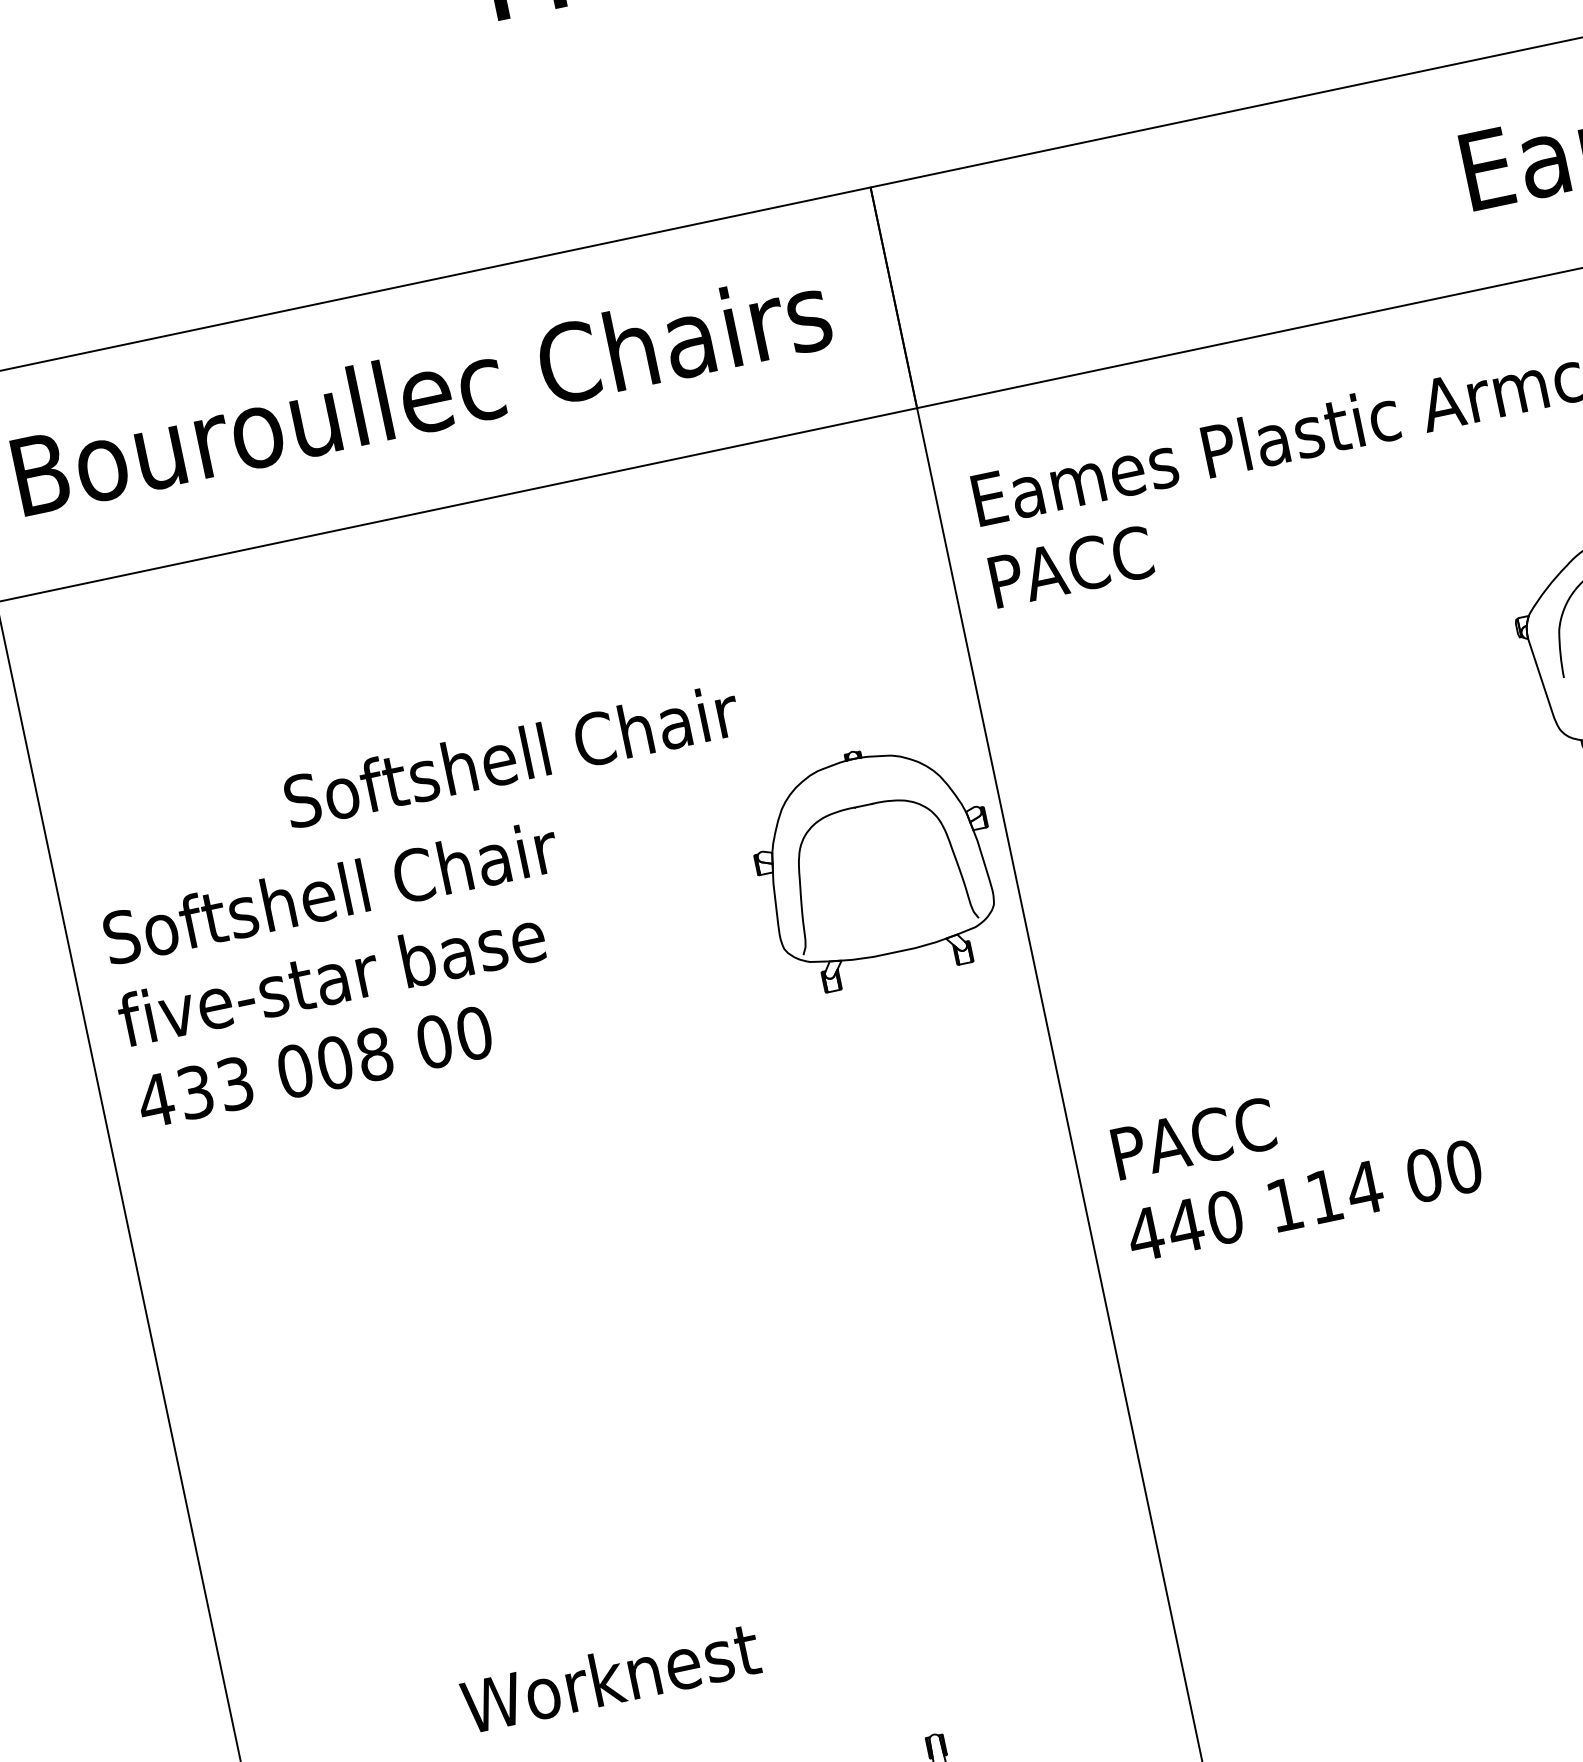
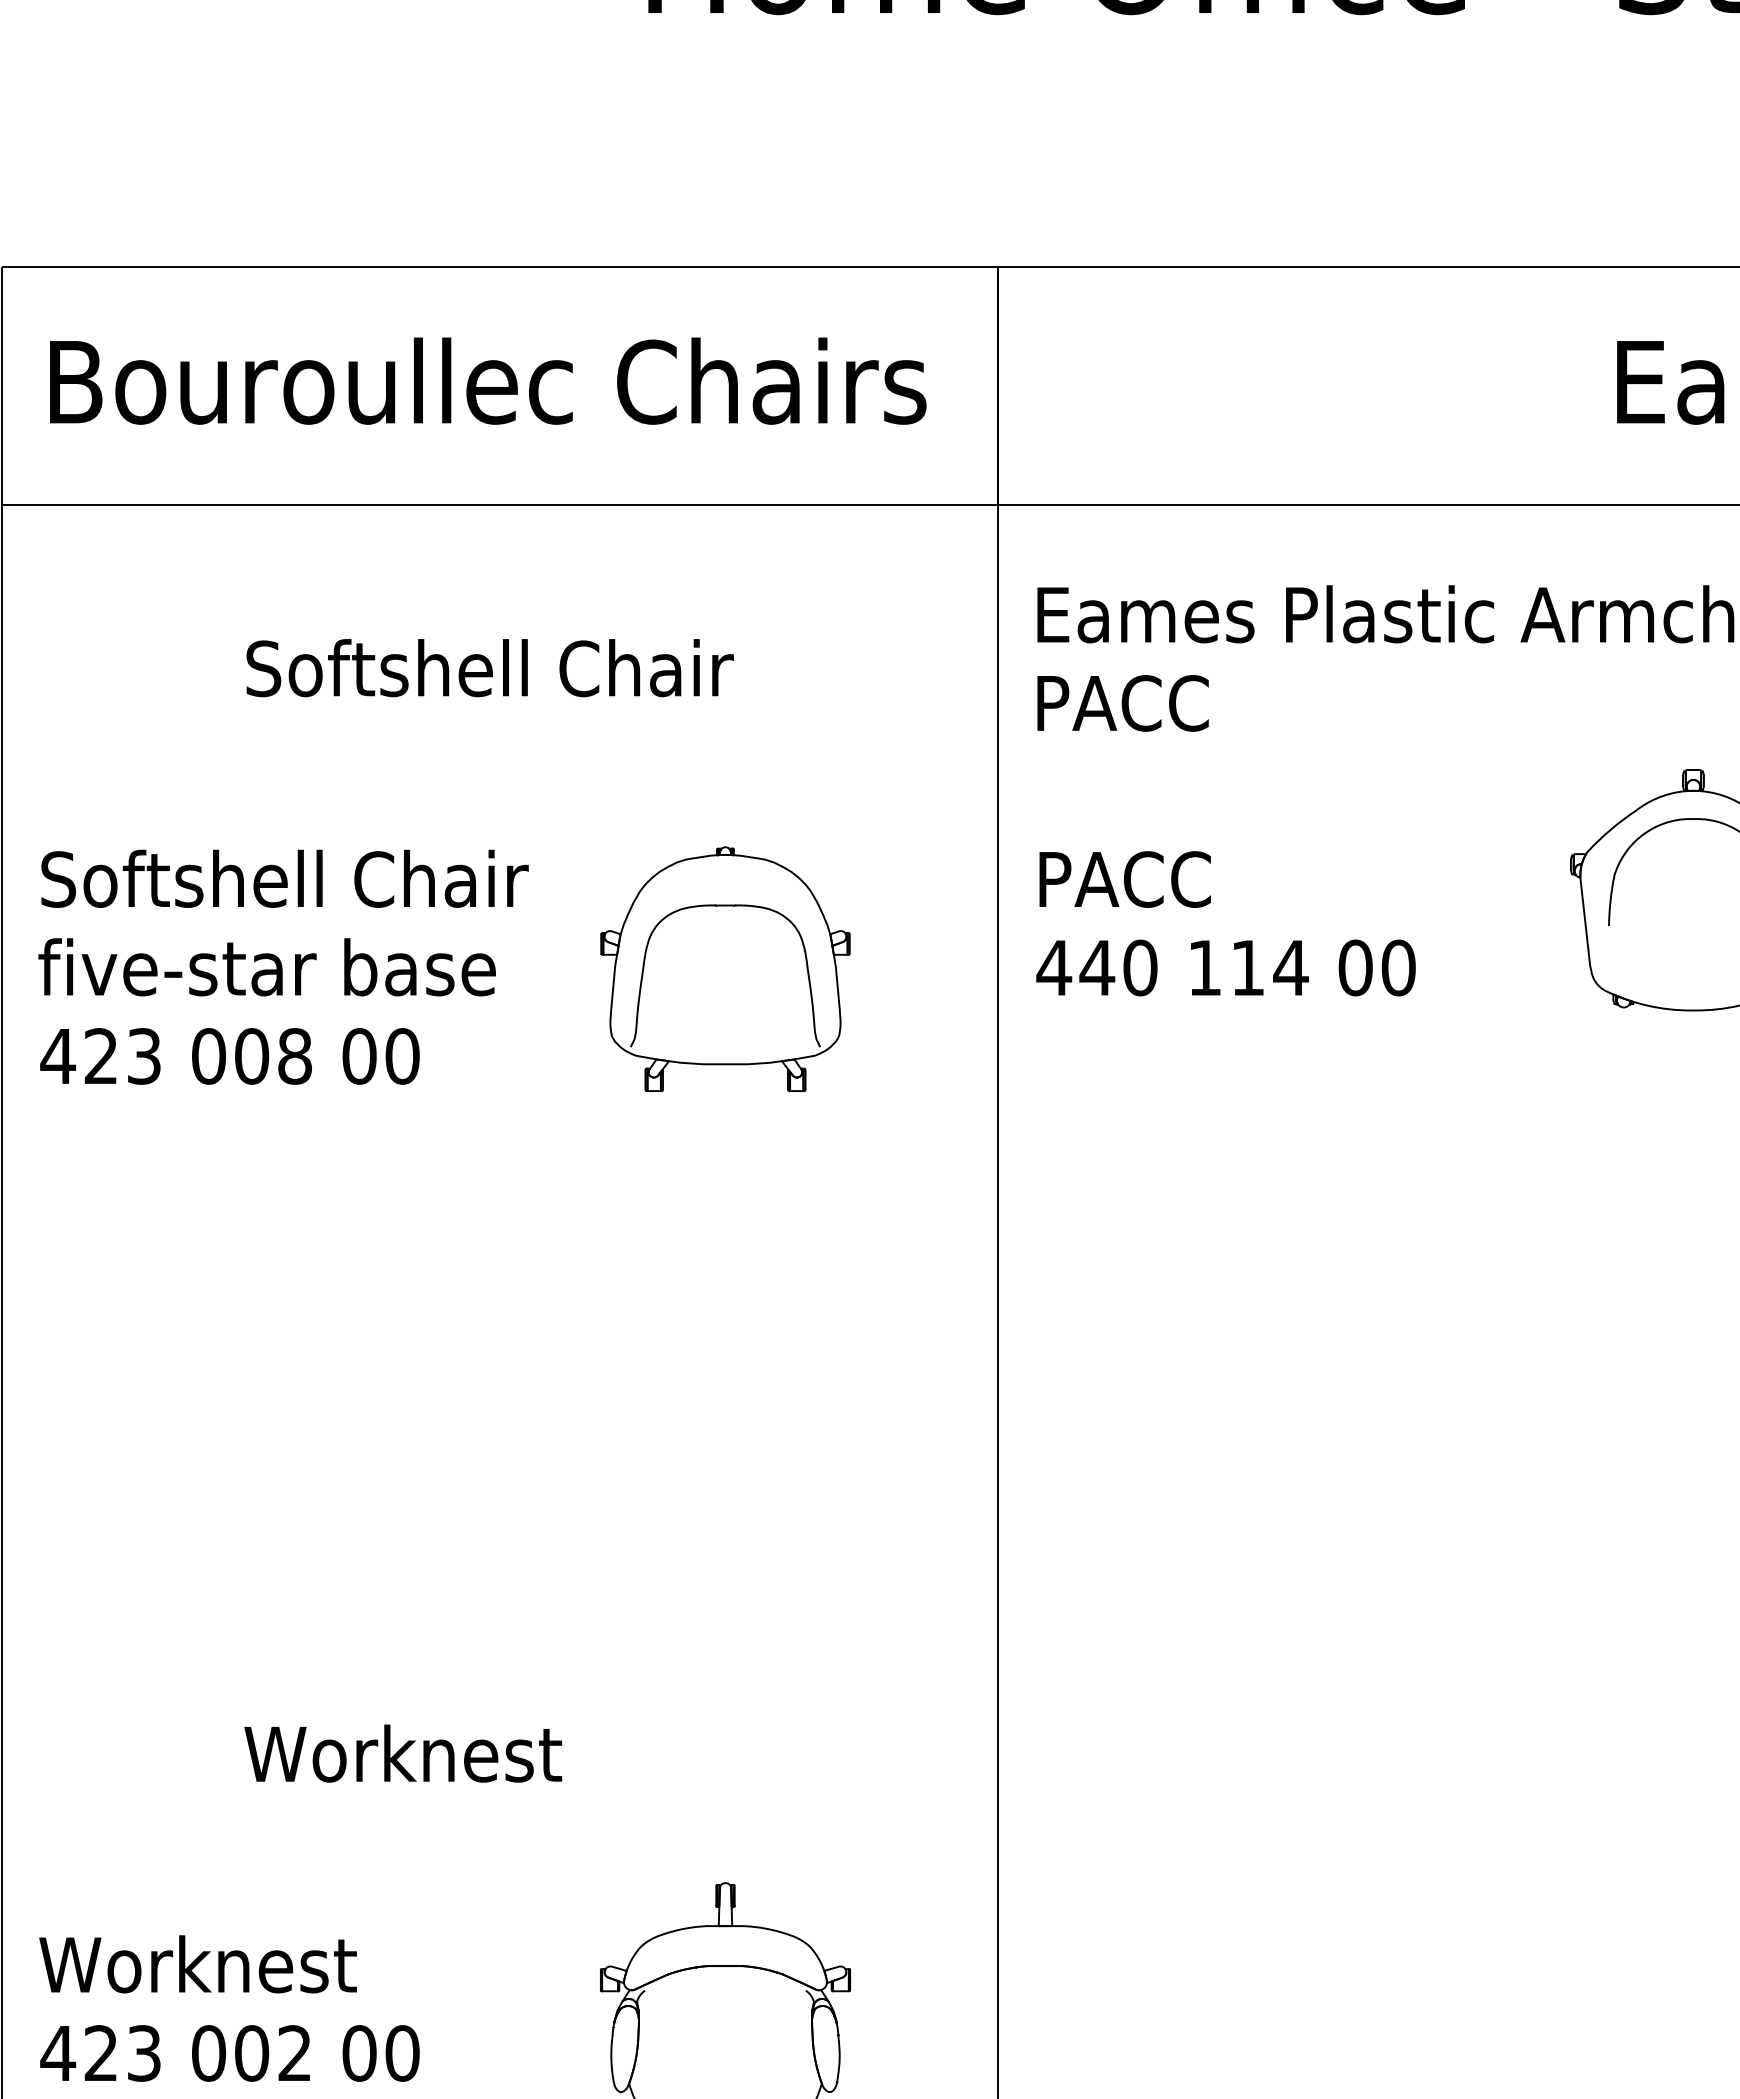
text: (511, 756) -> (489, 668), moved
part: (876, 864) -> (725, 969), moved
text: (195, 1092) -> (100, 1056), 433 -> 423
text: (1295, 1159) -> (1225, 923), moved

